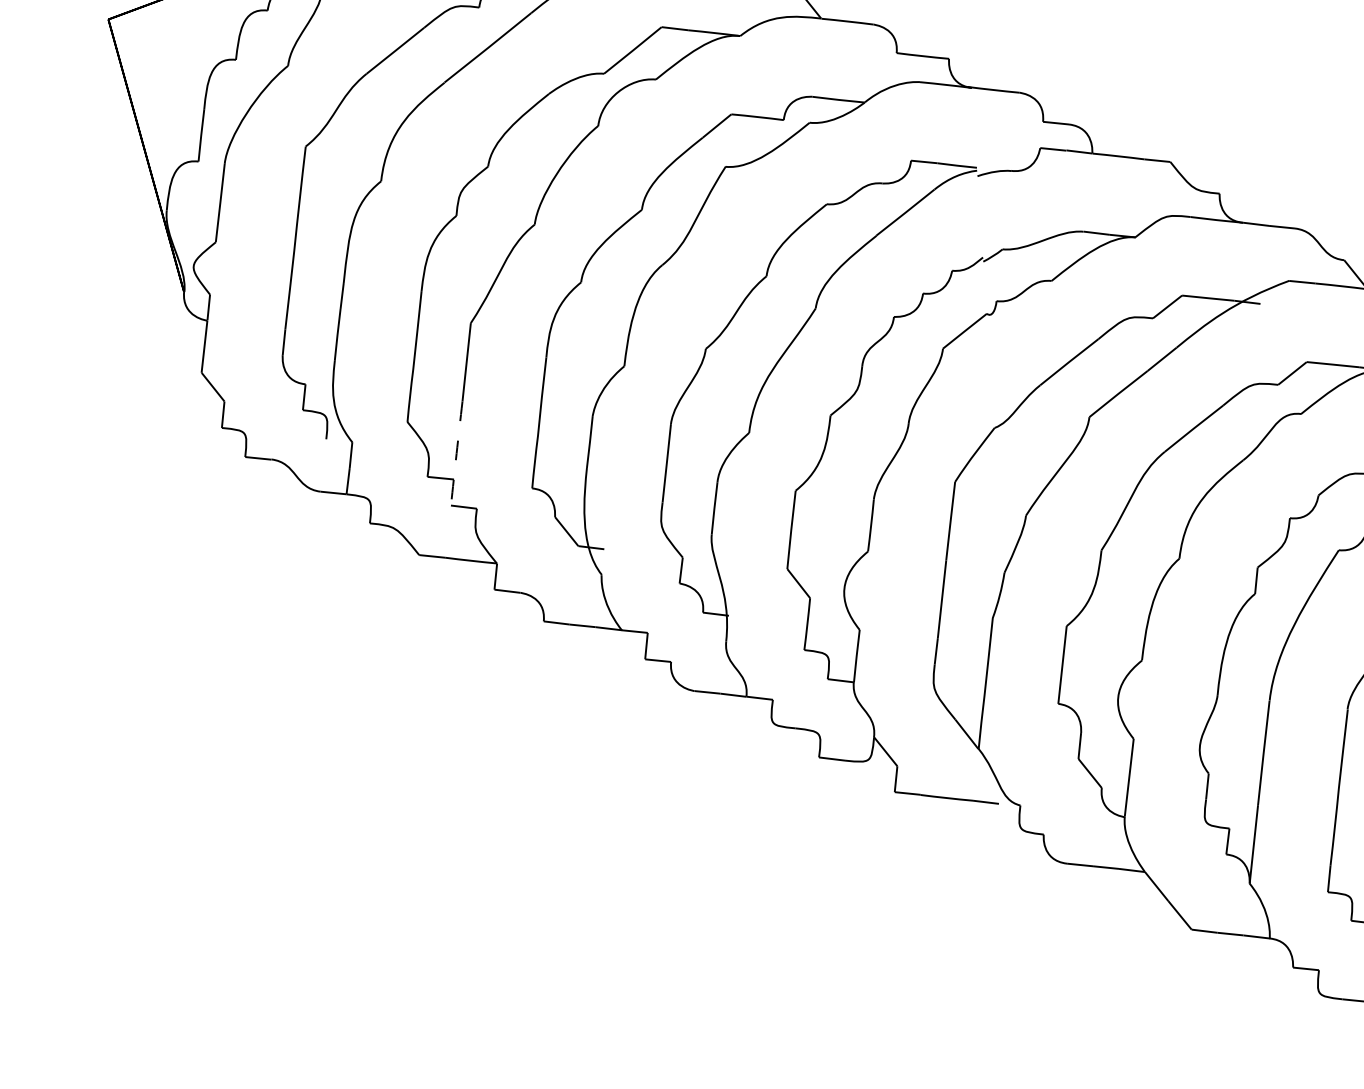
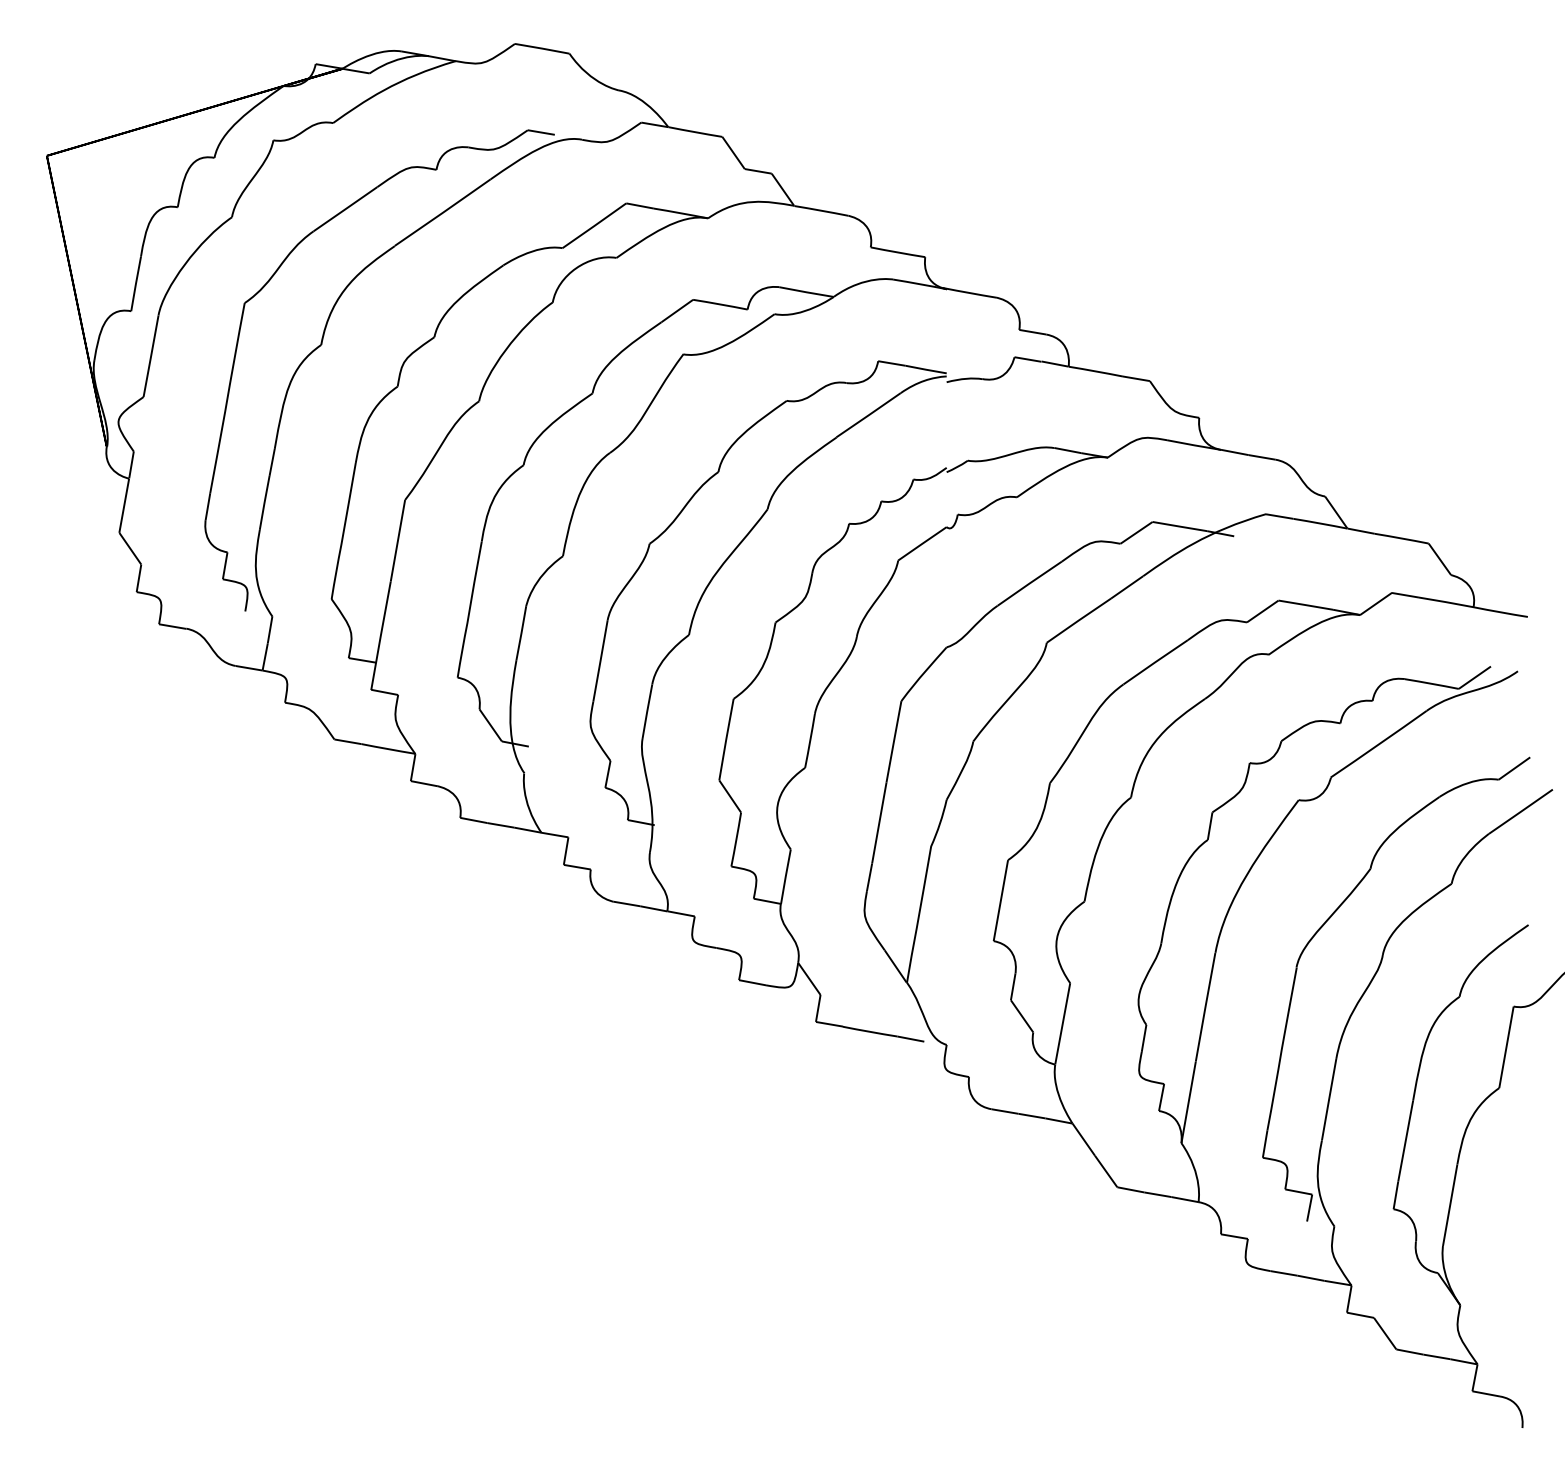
arc: (456, 453) -> (380, 635), dashed -> solid

